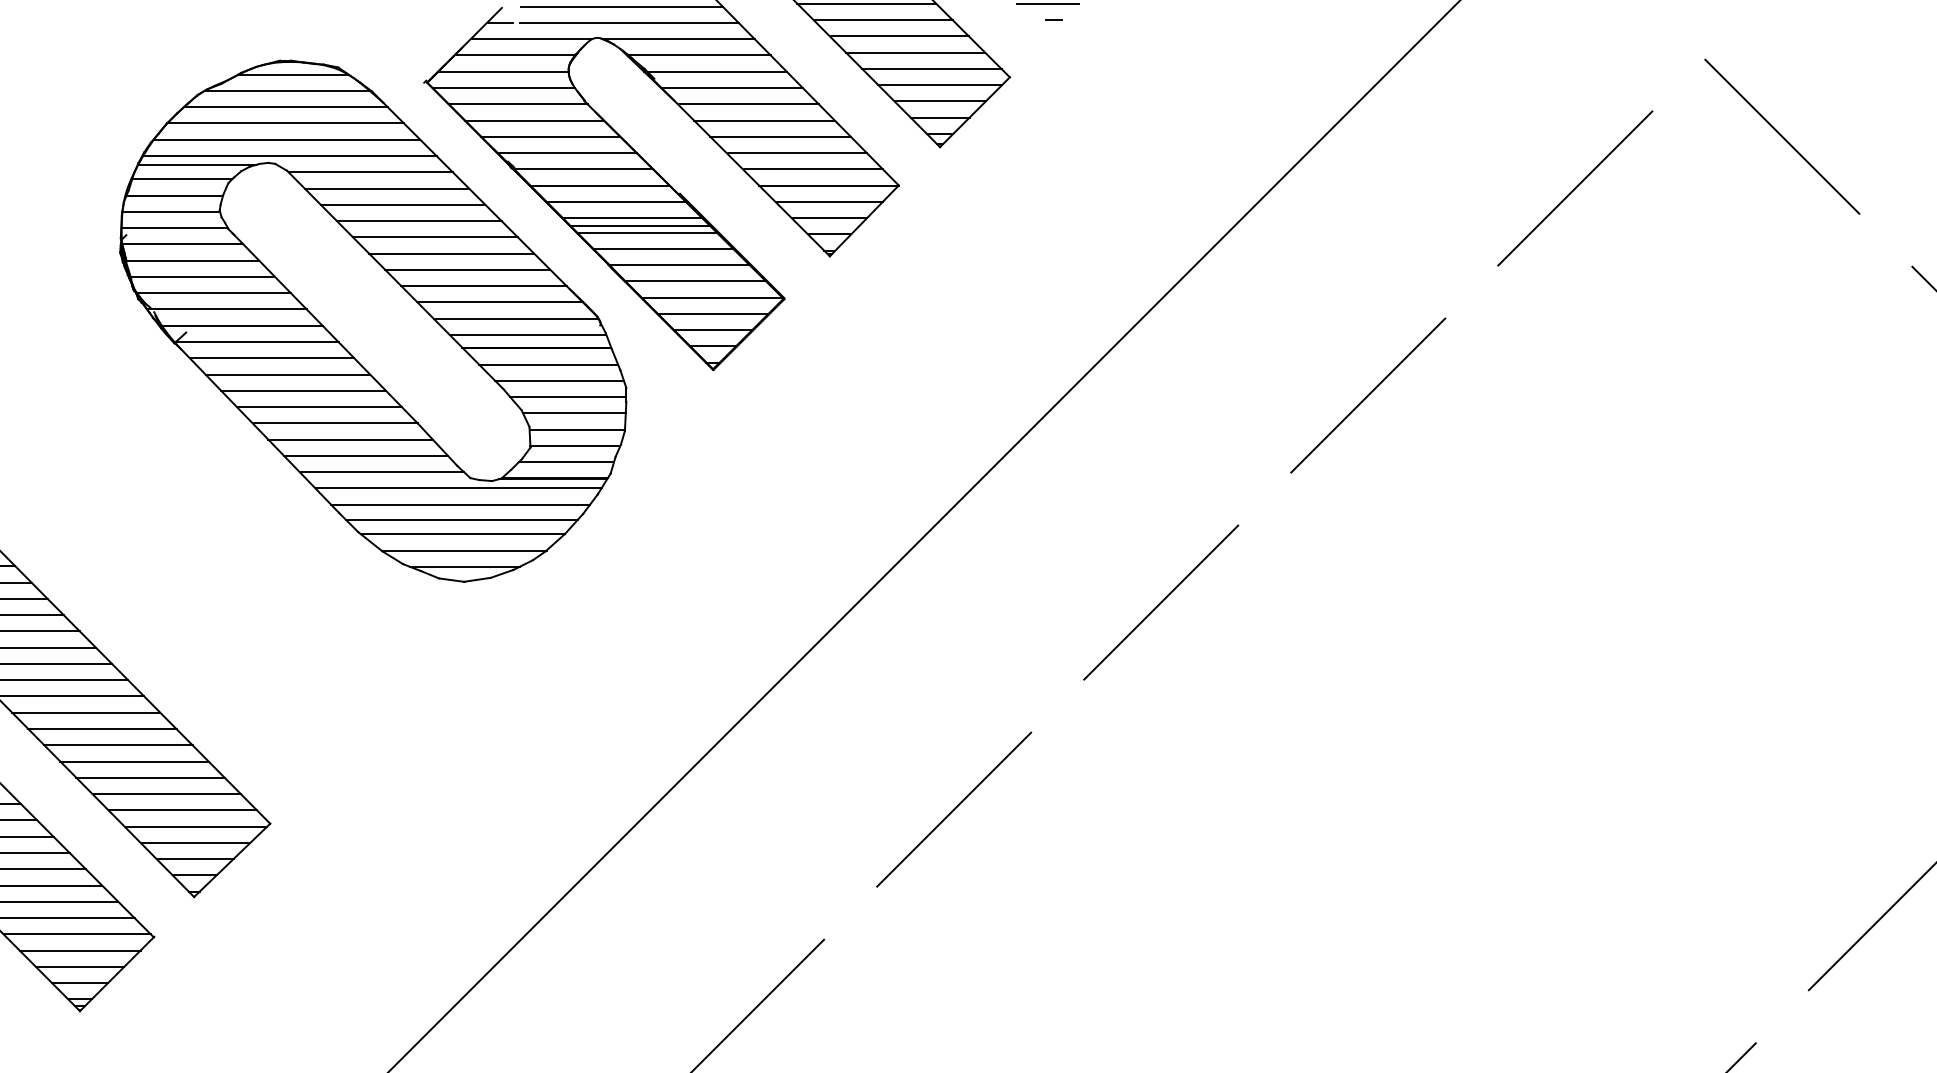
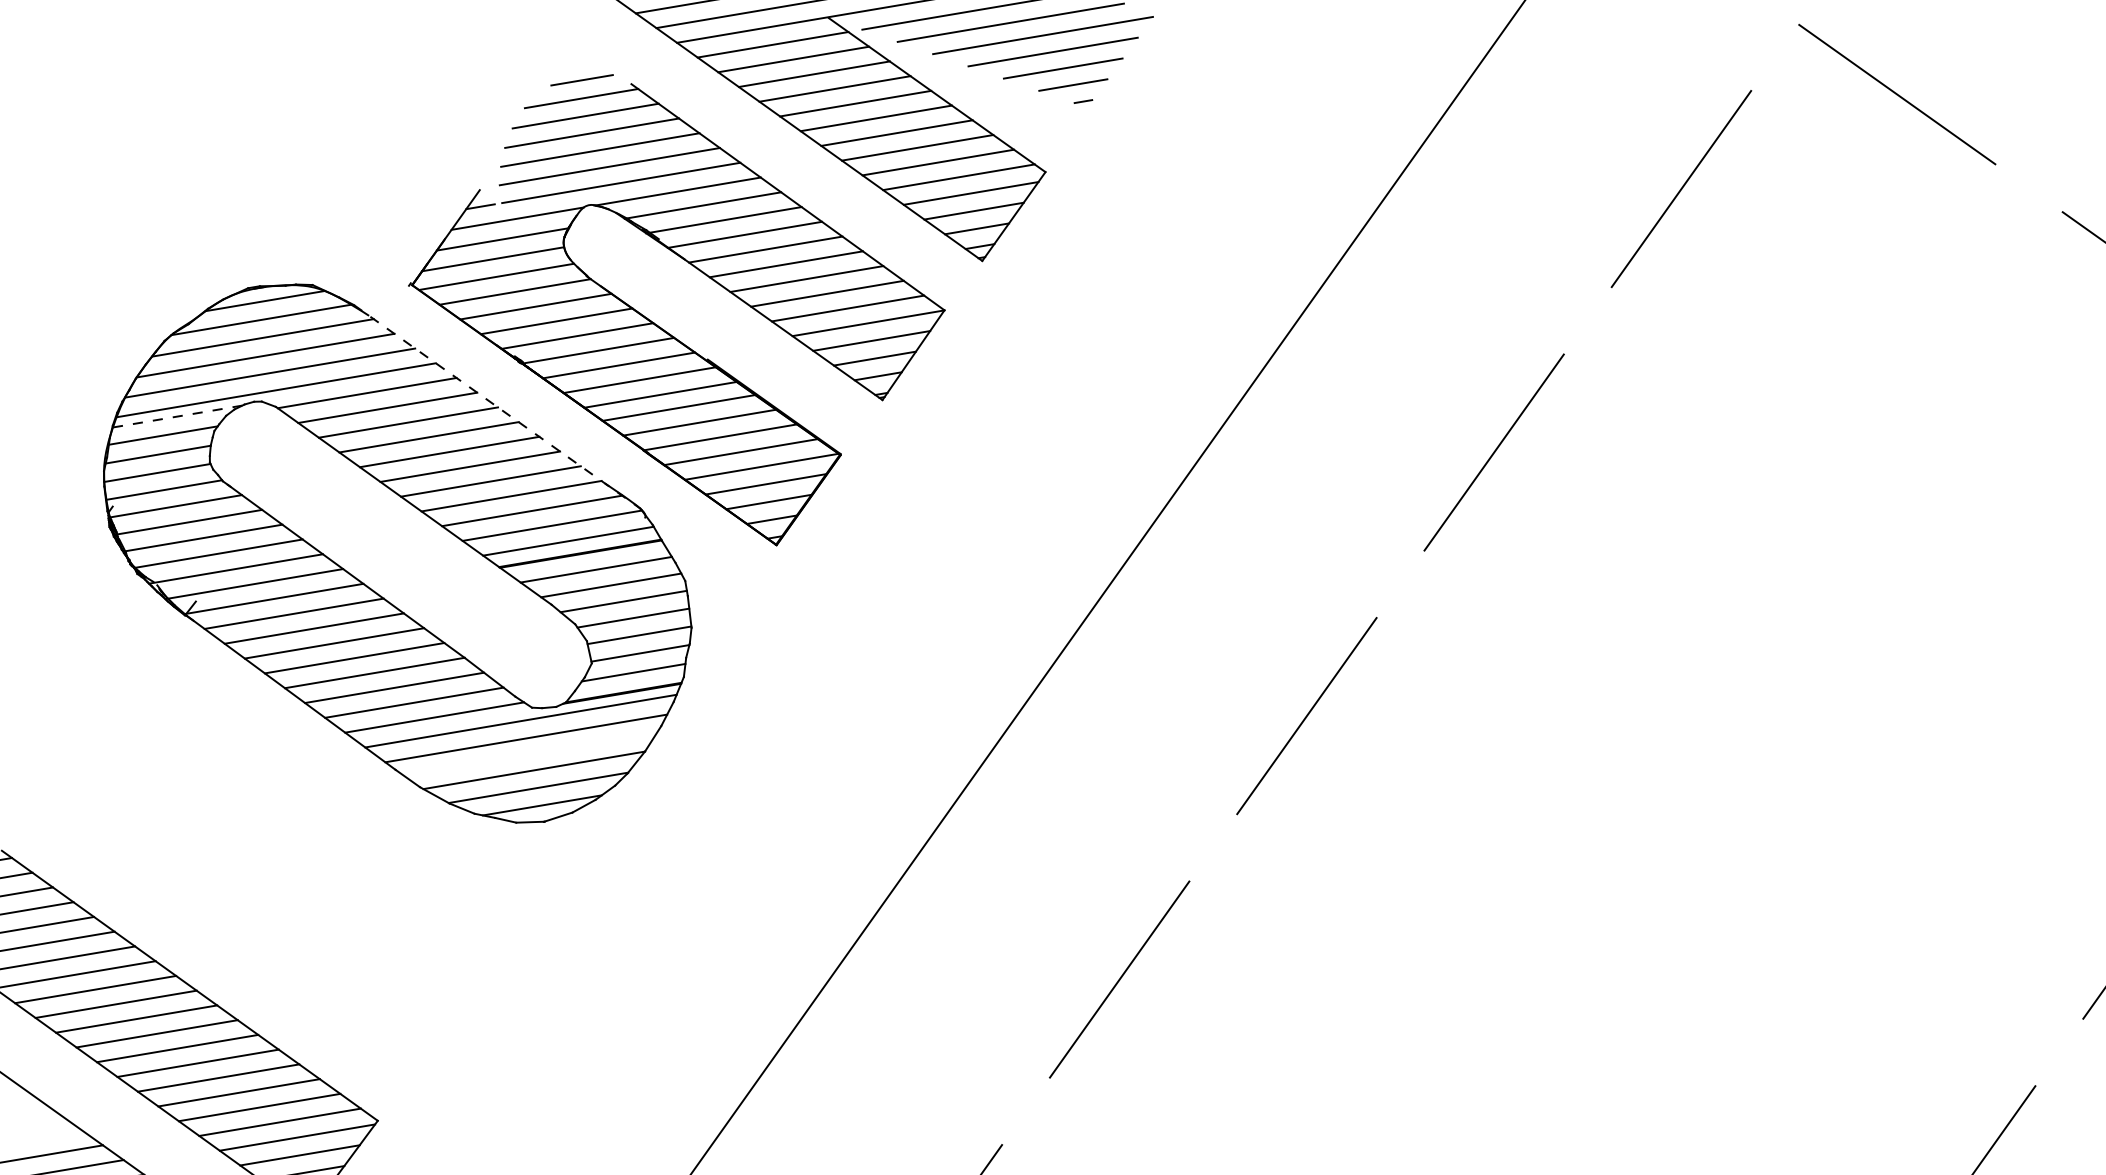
line: (198, 164) -> (178, 416), solid -> dashed
line: (485, 204) -> (498, 407), solid -> dashed
line: (640, 226) -> (670, 402), removed
line: (461, 519) -> (529, 754), removed

